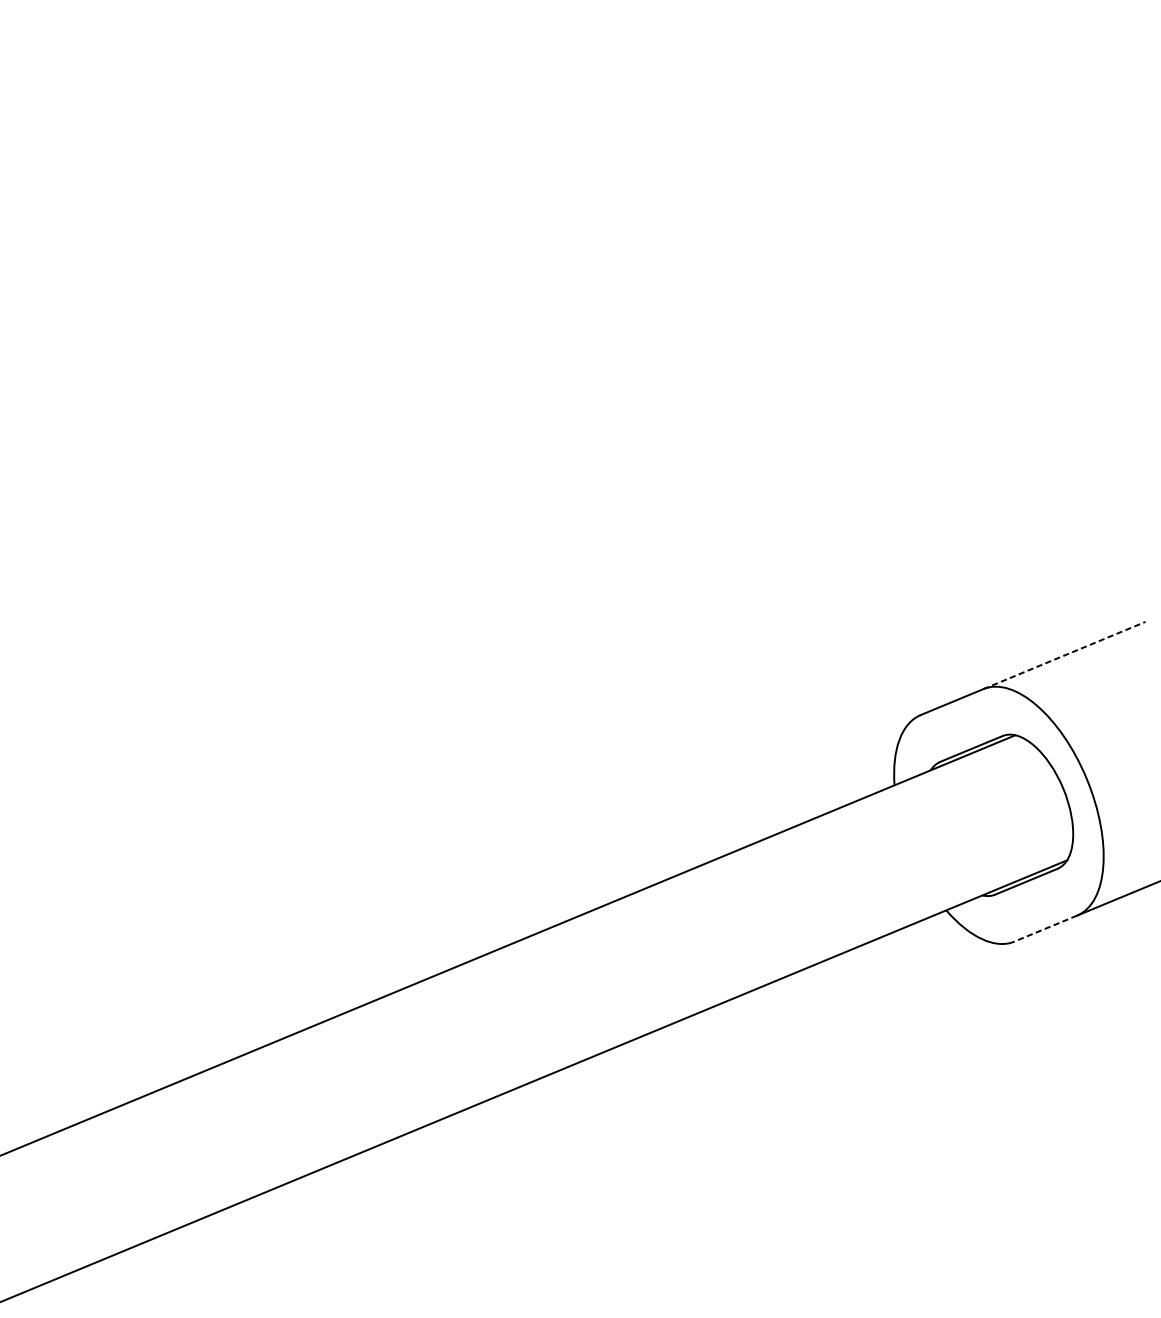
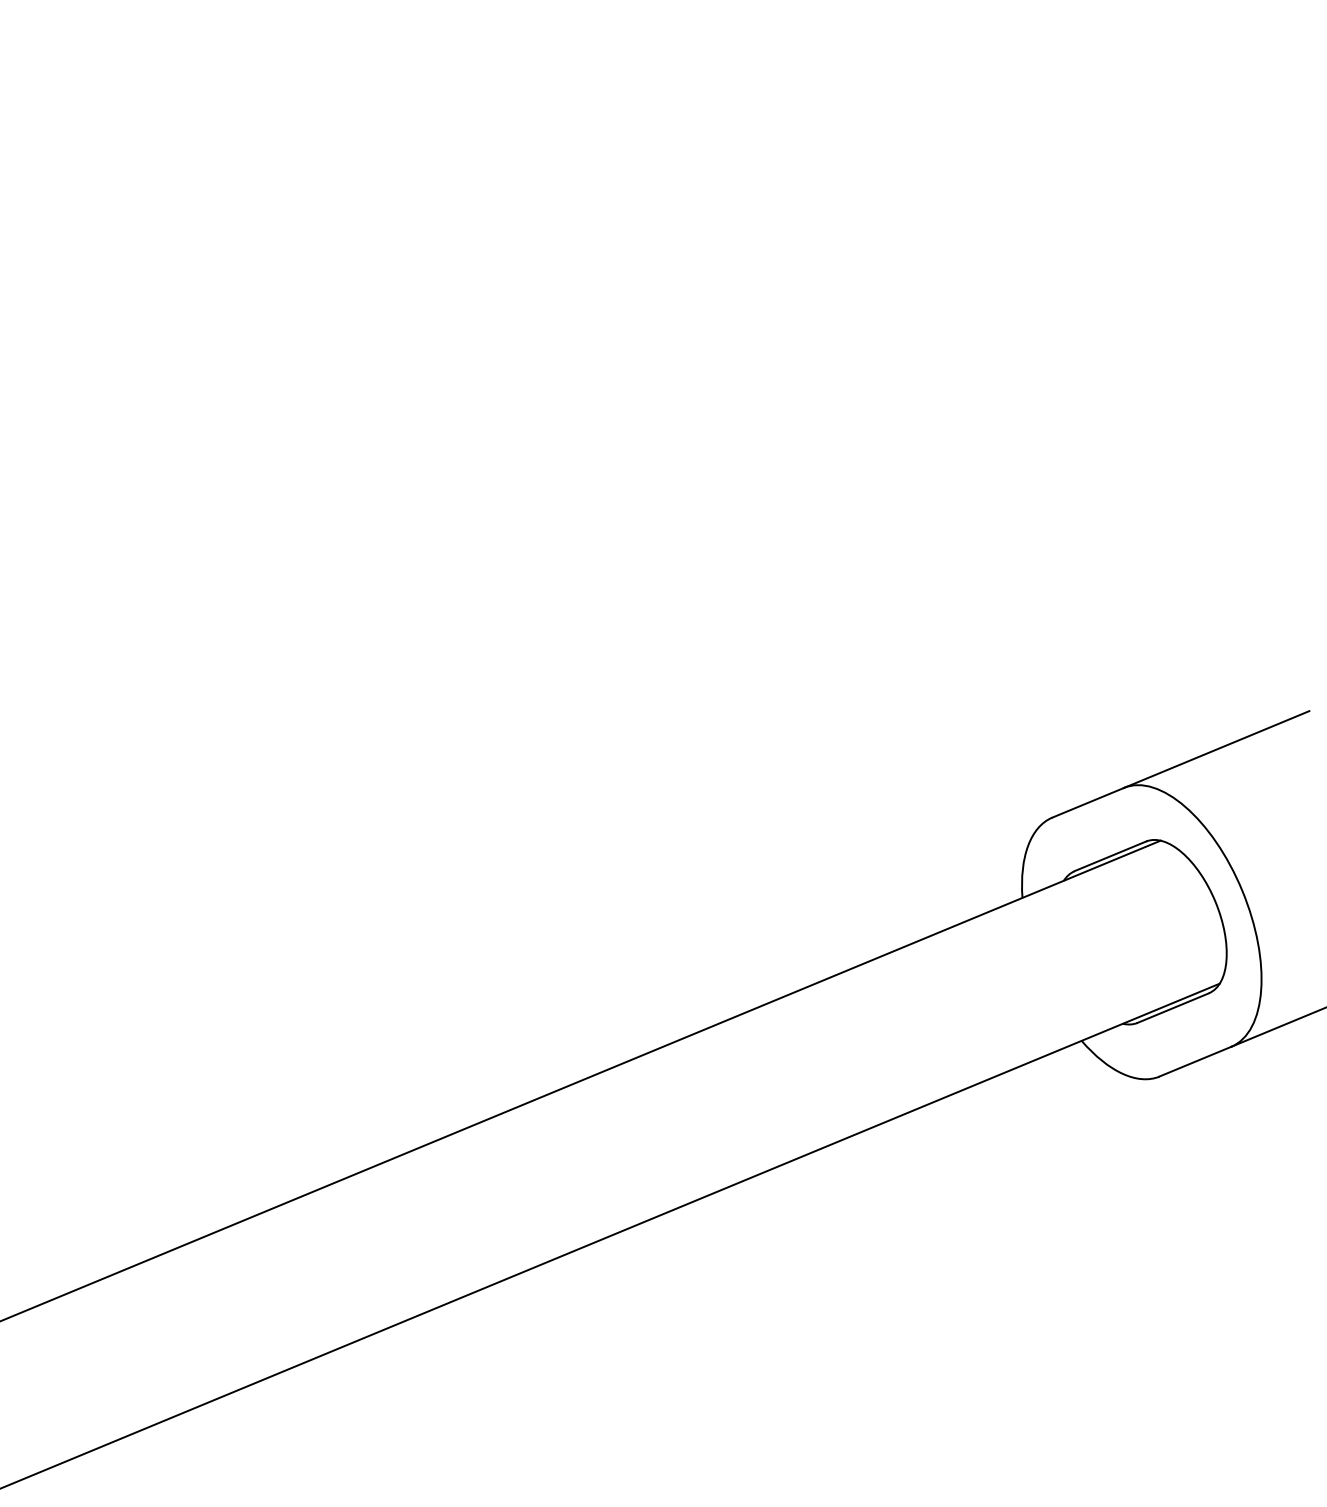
line: (1065, 655) -> (1217, 749), dashed -> solid
line: (1045, 928) -> (1195, 1061), dashed -> solid

